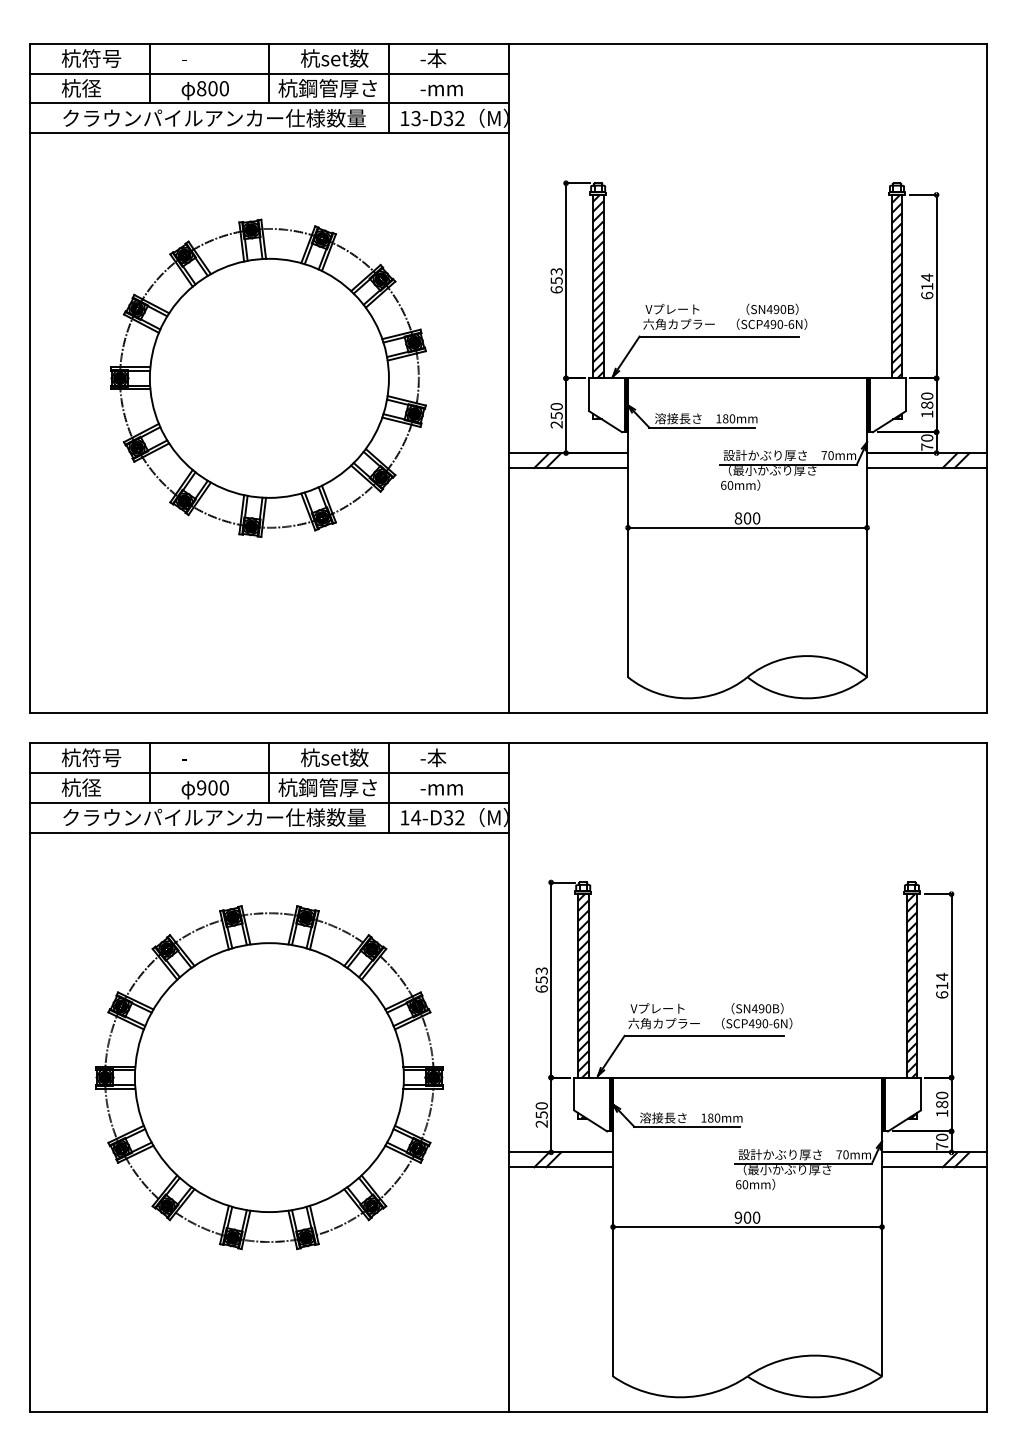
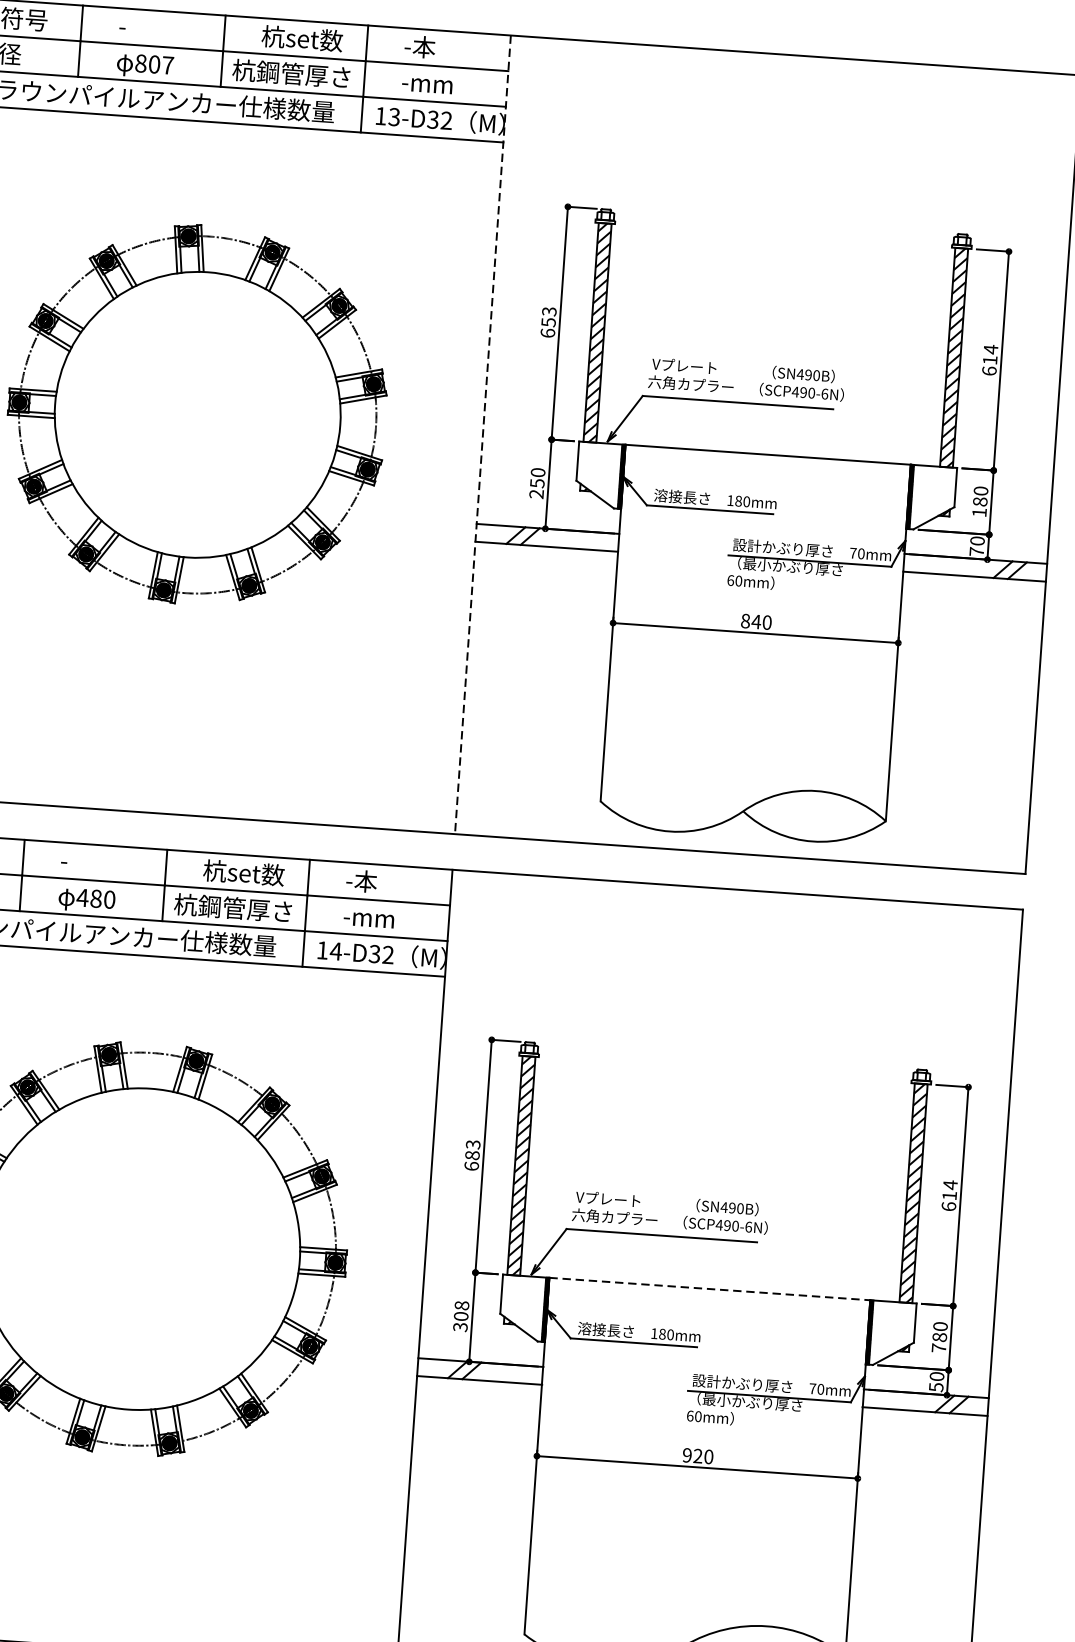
text: (223, 88) -> (167, 65), 800 -> 807
line: (508, 378) -> (482, 434), solid -> dashed
text: (747, 518) -> (756, 621), 800 -> 840
text: (206, 787) -> (88, 897), 900 -> 480
text: (541, 979) -> (472, 1154), 653 -> 683
line: (748, 1077) -> (710, 1288), solid -> dashed
text: (942, 1113) -> (939, 1348), 180 -> 780
text: (541, 1114) -> (460, 1315), 250 -> 308
text: (942, 1146) -> (936, 1387), 70 -> 50
text: (747, 1217) -> (698, 1455), 900 -> 920

